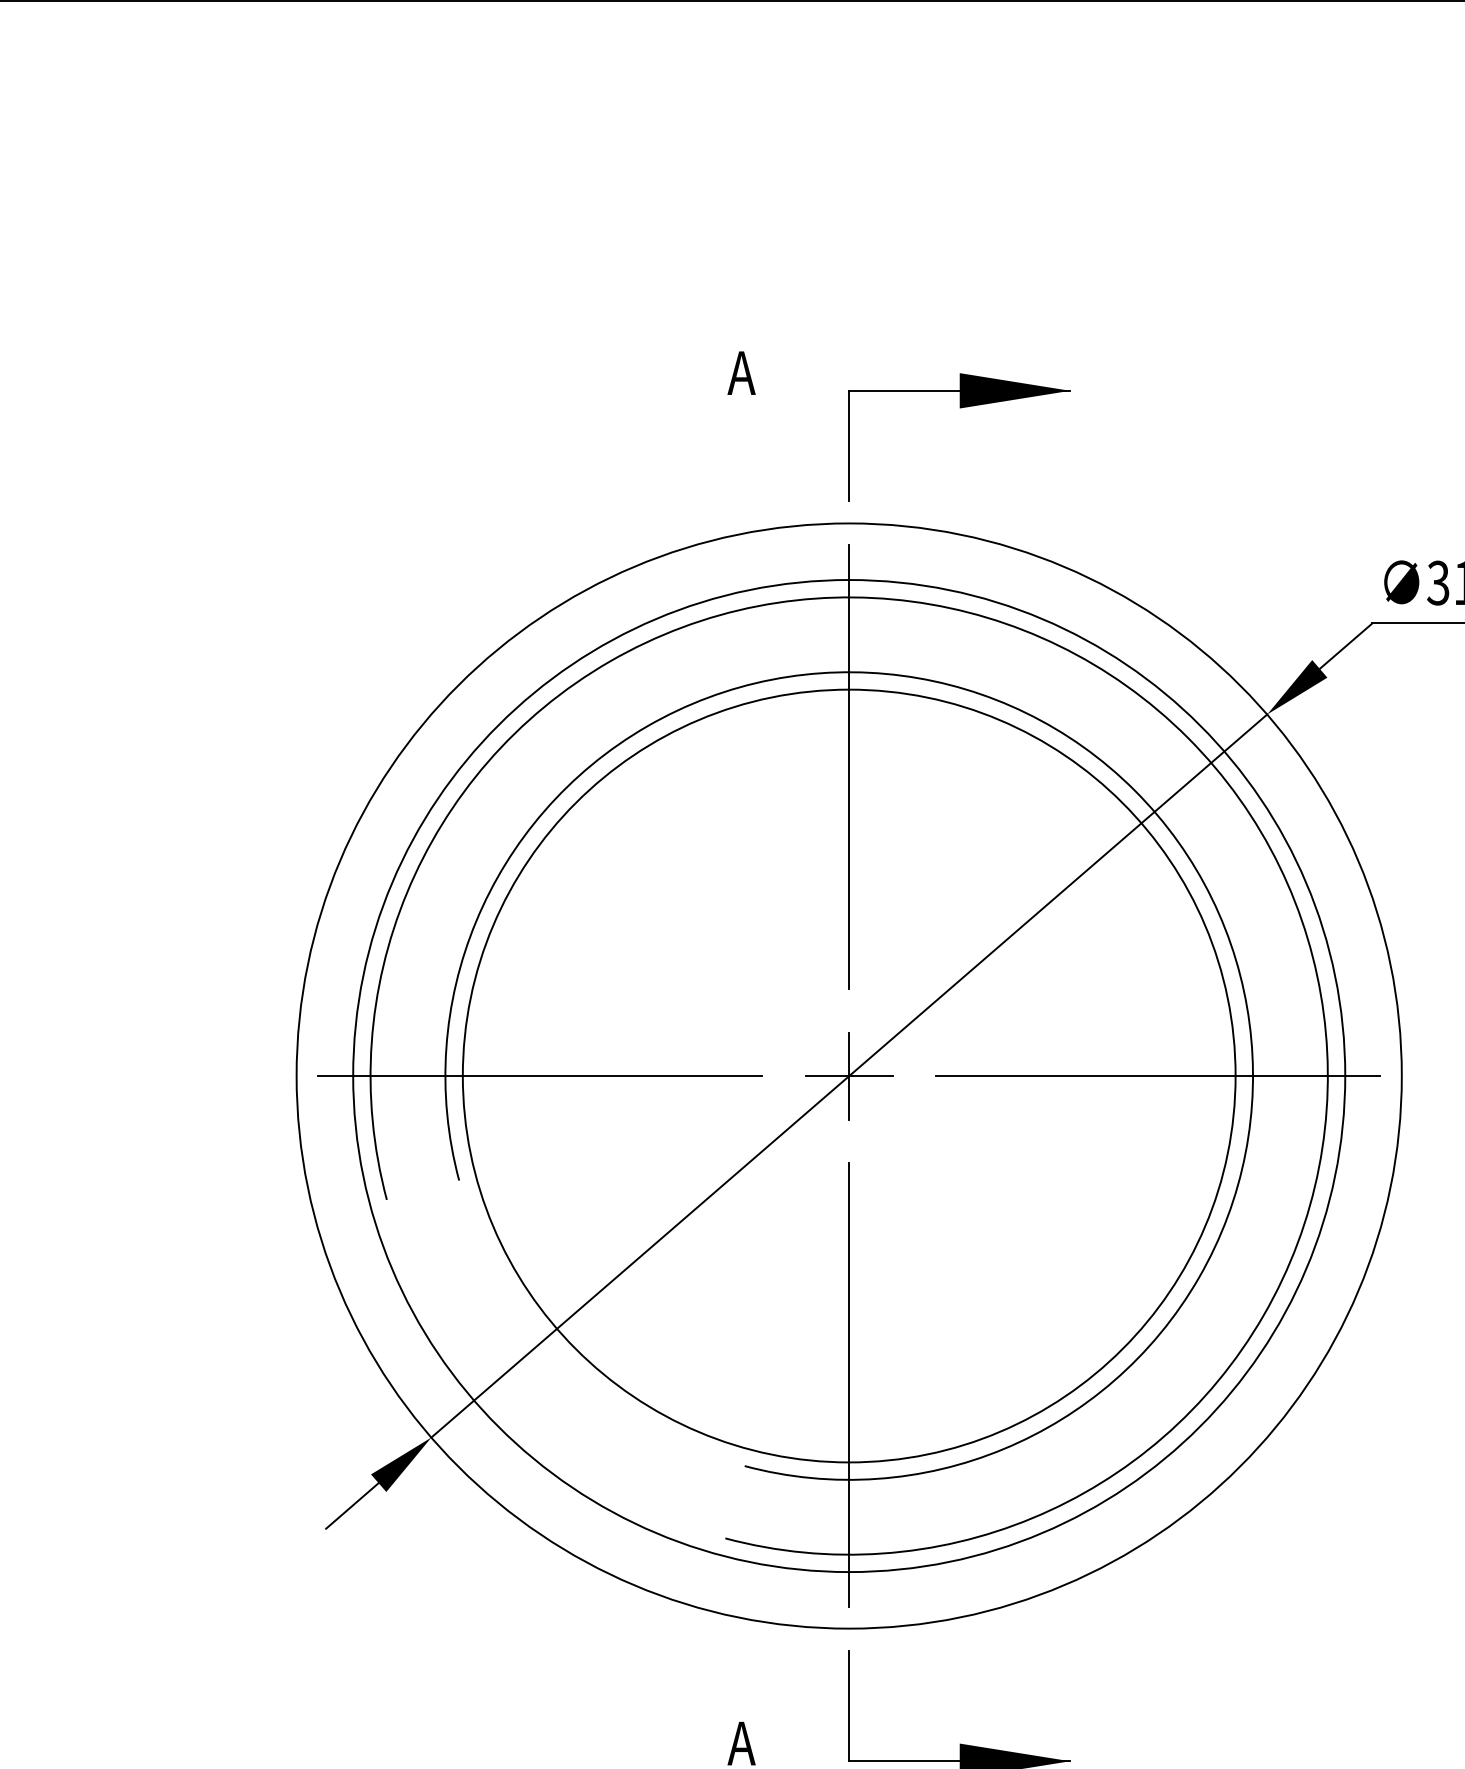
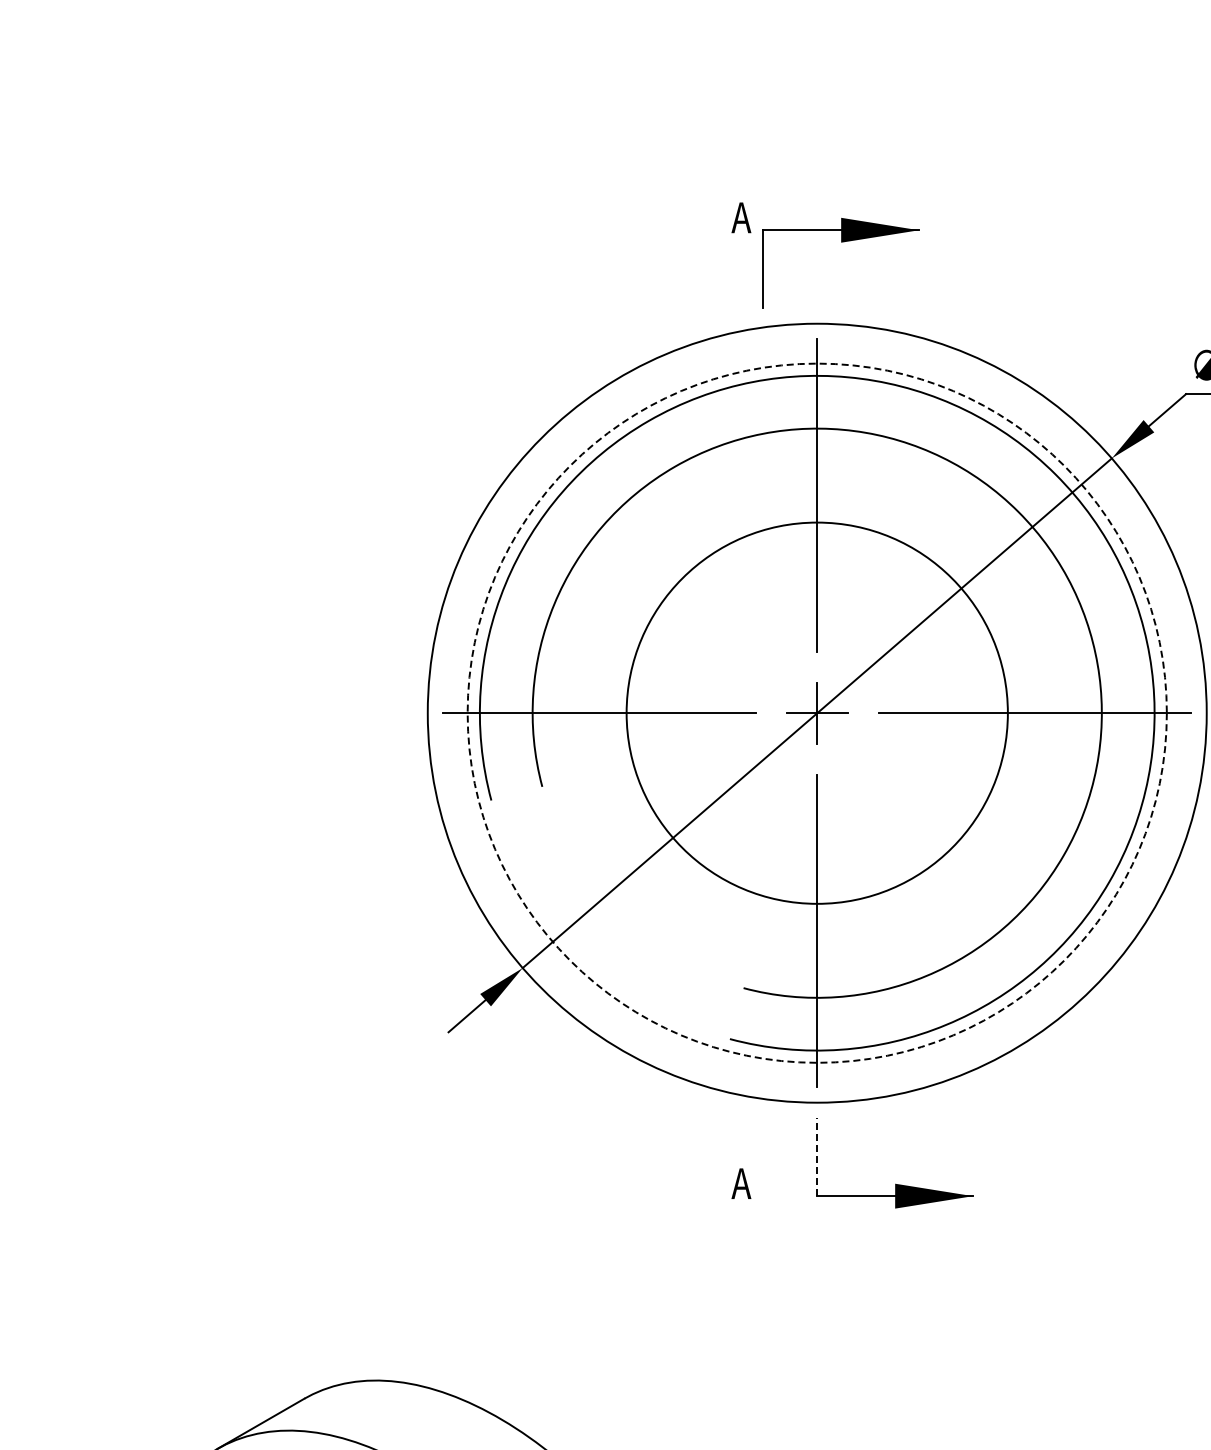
part: (960, 408) -> (841, 242), moved
circle: (848, 1075) -> (816, 712), size x0.7
circle: (848, 1075) -> (816, 712), solid -> dashed
line: (849, 1706) -> (817, 1157), solid -> dashed

